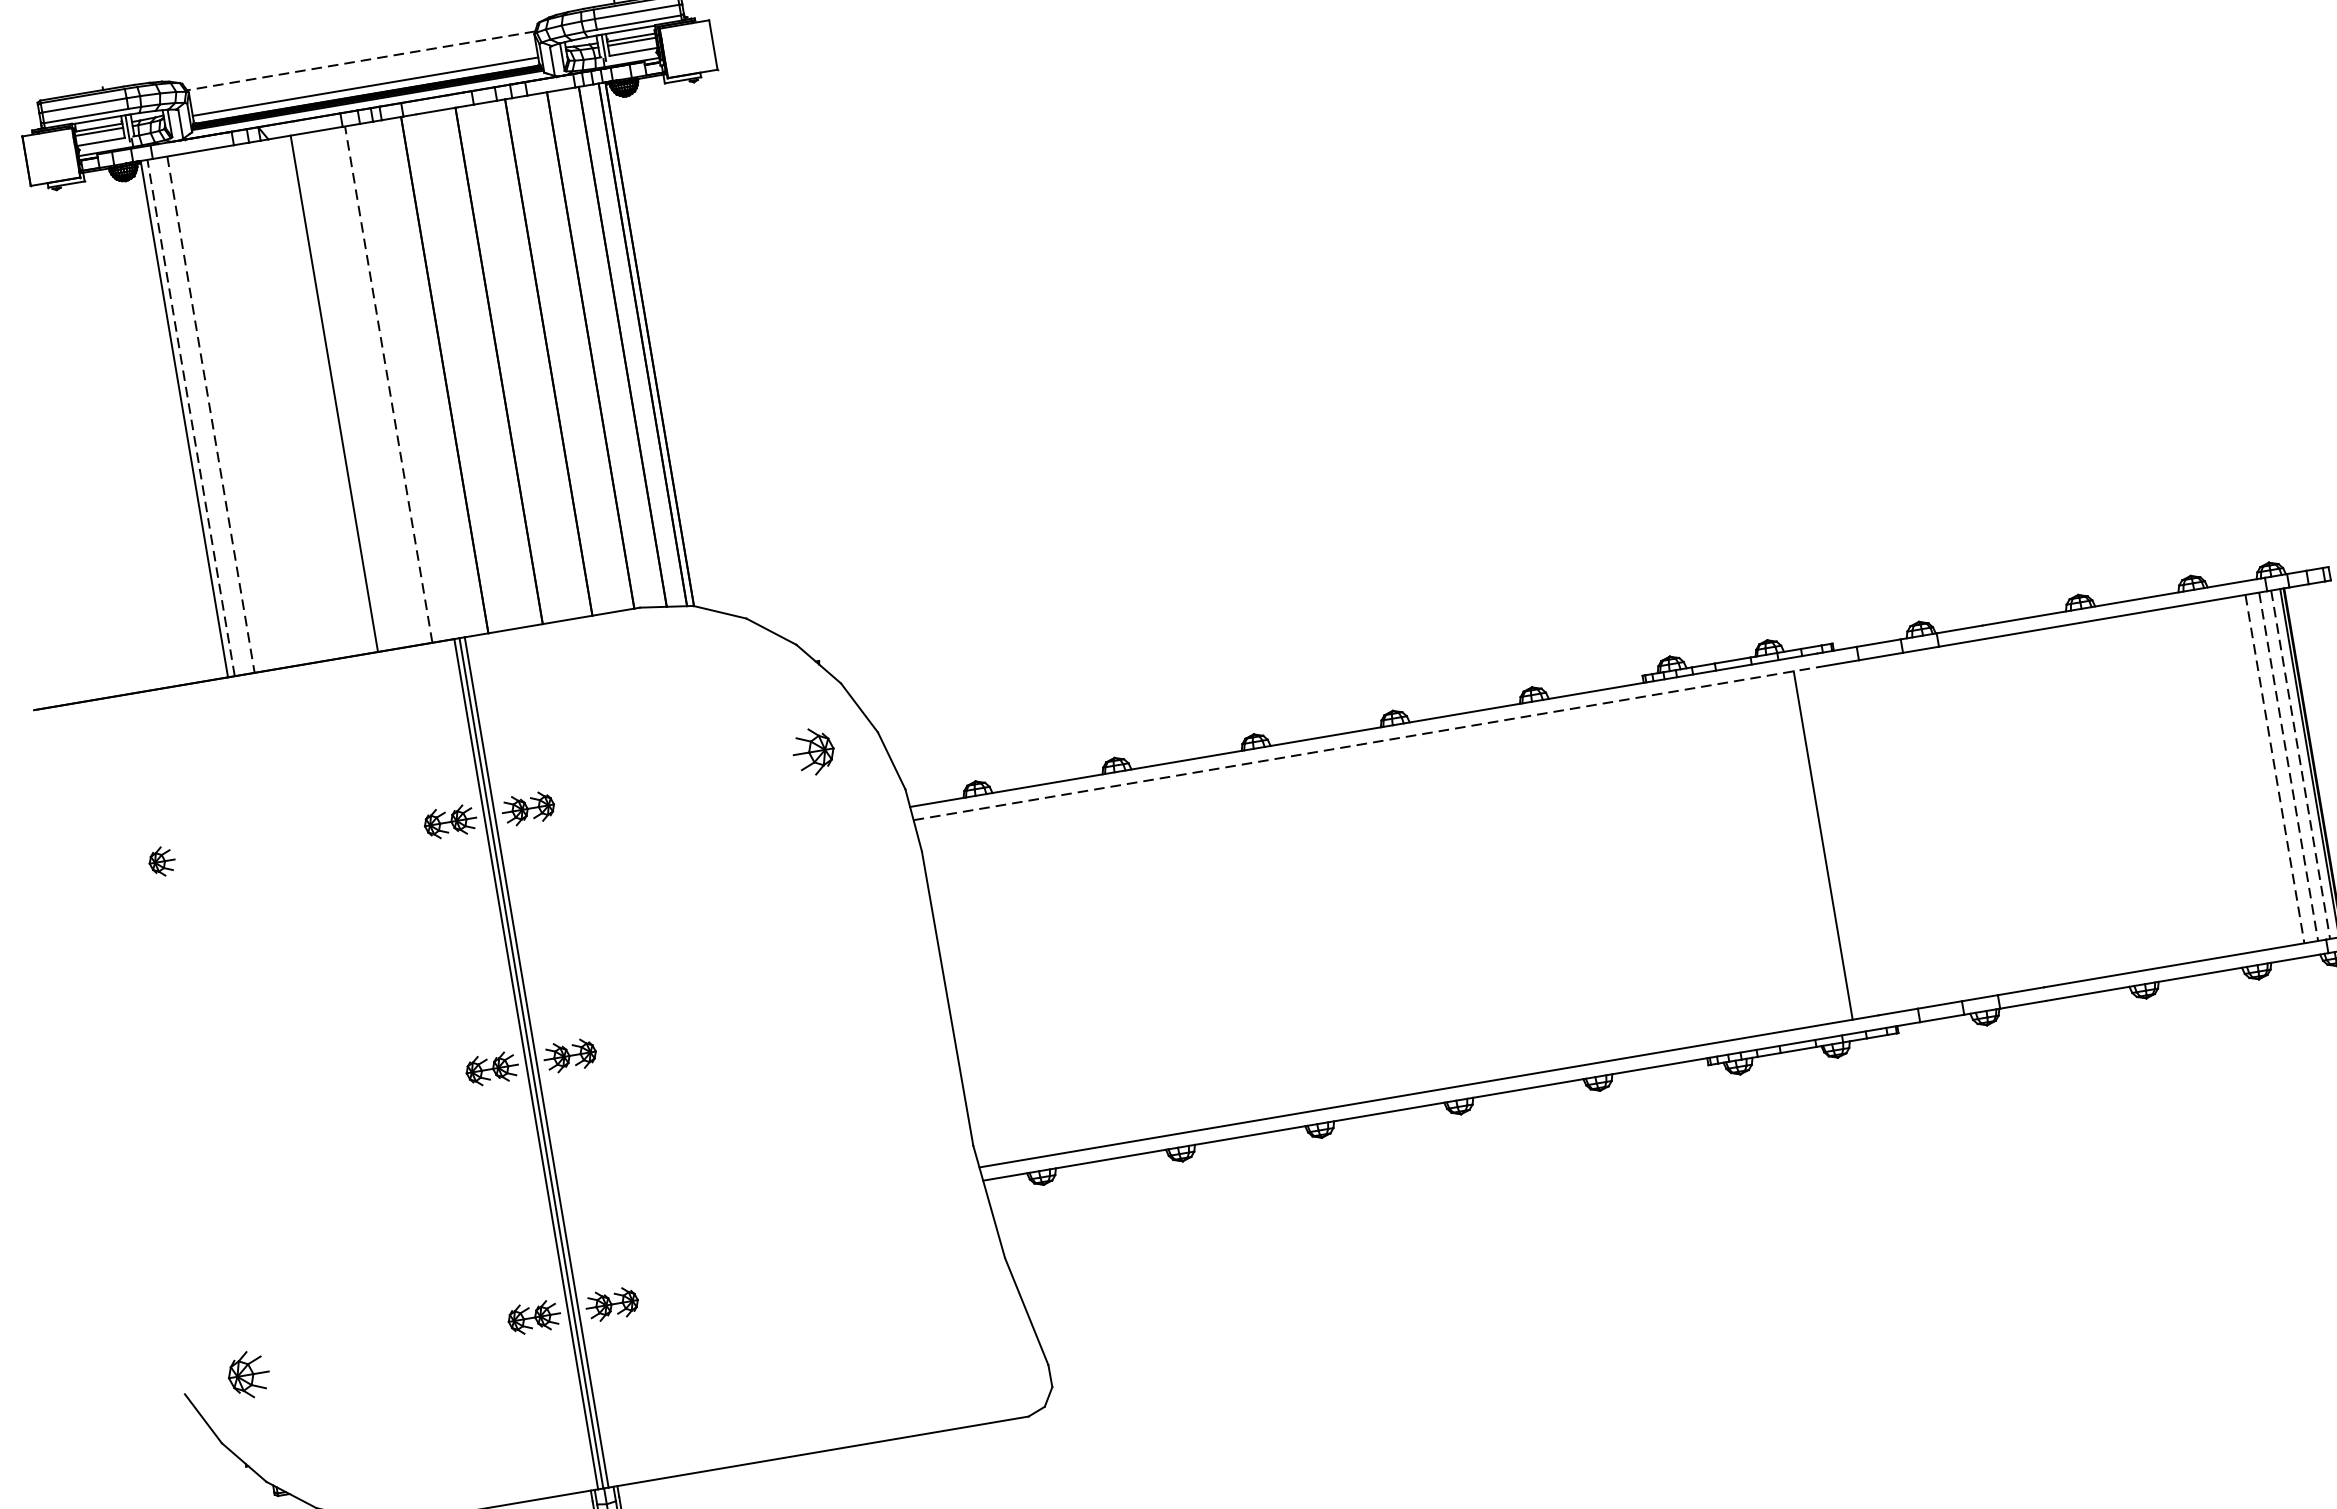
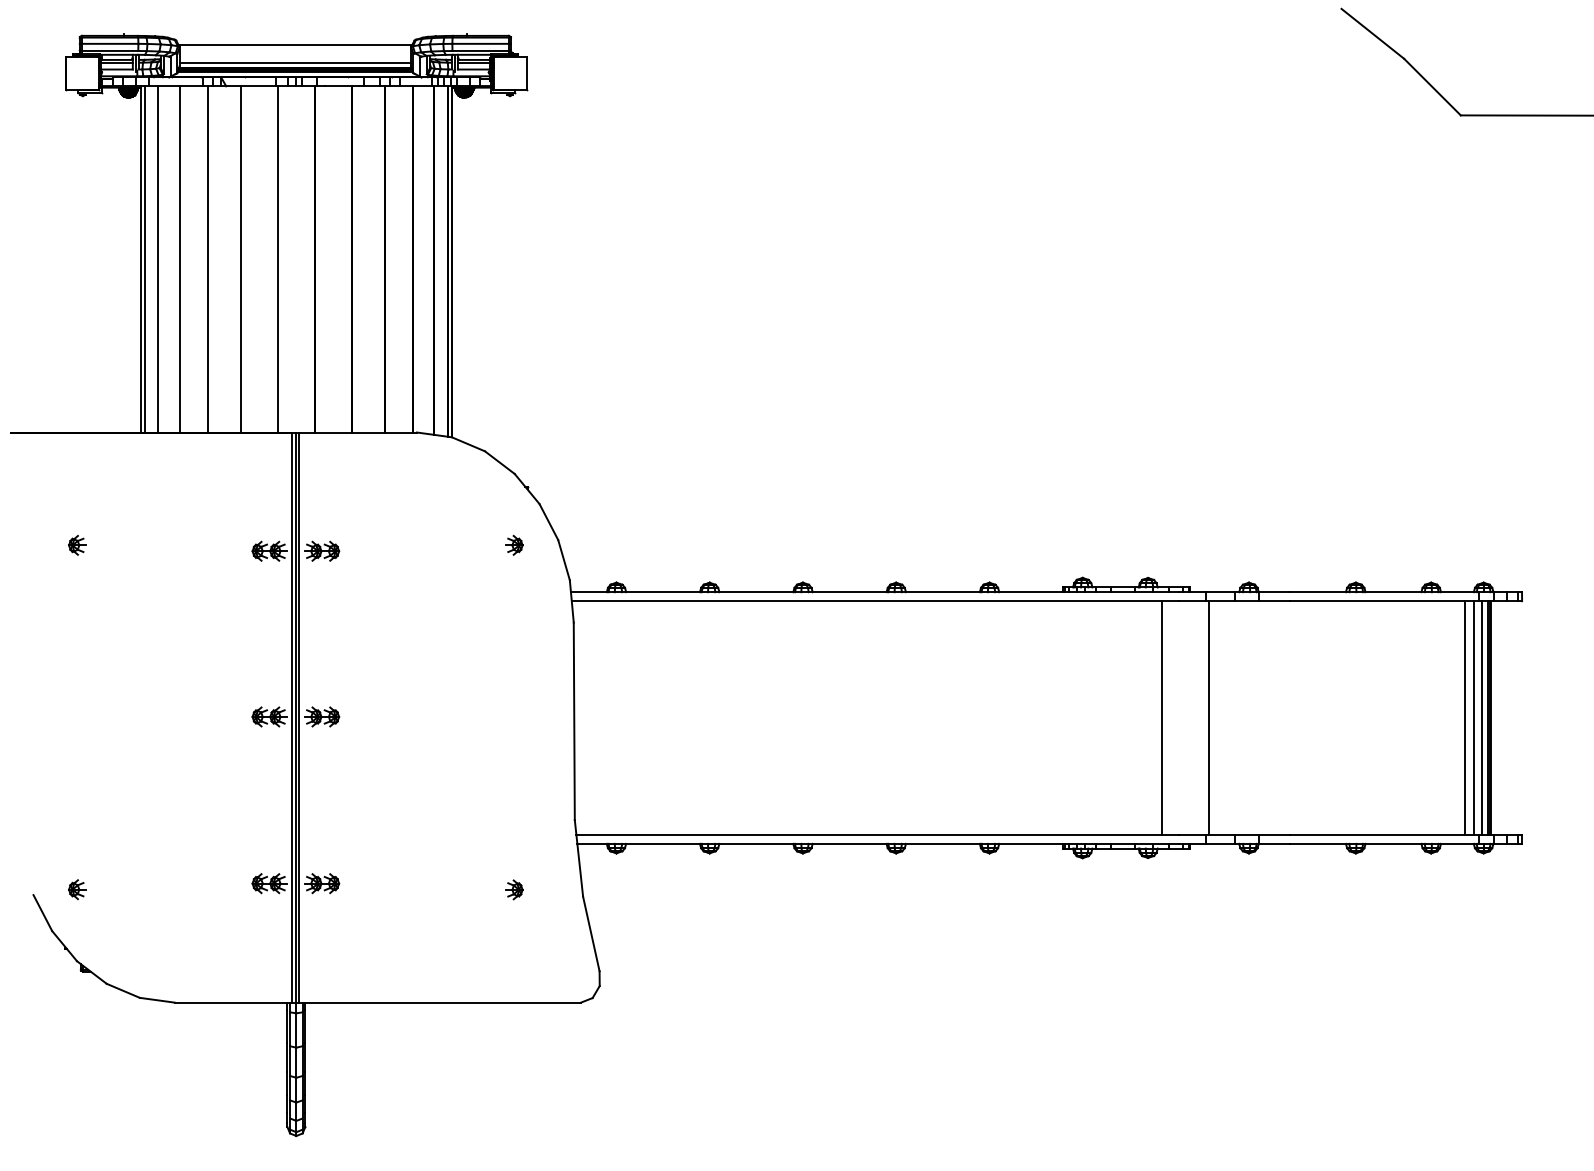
line: (361, 61) -> (295, 45), dashed -> solid
line: (388, 383) -> (277, 258), dashed -> solid
line: (284, 402) -> (207, 259), added
line: (242, 409) -> (179, 259), added
line: (211, 414) -> (158, 259), dashed -> solid
line: (191, 416) -> (145, 258), dashed -> solid
line: (1366, 744) -> (875, 601), dashed -> solid
part: (813, 750) -> (514, 544), size x0.62
line: (2301, 765) -> (1482, 718), dashed -> solid
line: (2288, 767) -> (1473, 718), dashed -> solid
line: (2274, 769) -> (1464, 718), dashed -> solid
line: (1894, 832) -> (1209, 717), added
part: (900, 1264) -> (514, 889), added
part: (249, 1374) -> (77, 889), size x0.62

